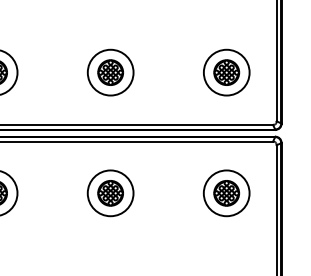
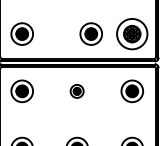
part: (109, 71) -> (90, 33), moved
part: (227, 71) -> (132, 33), size x1.4
part: (109, 193) -> (76, 91), size x0.6

